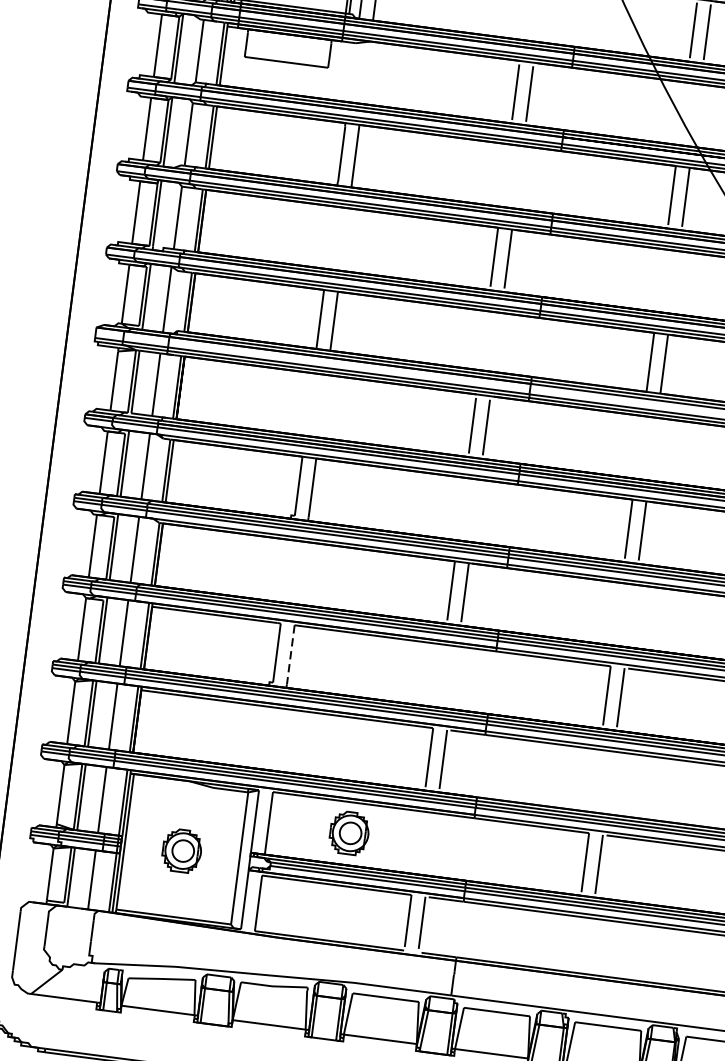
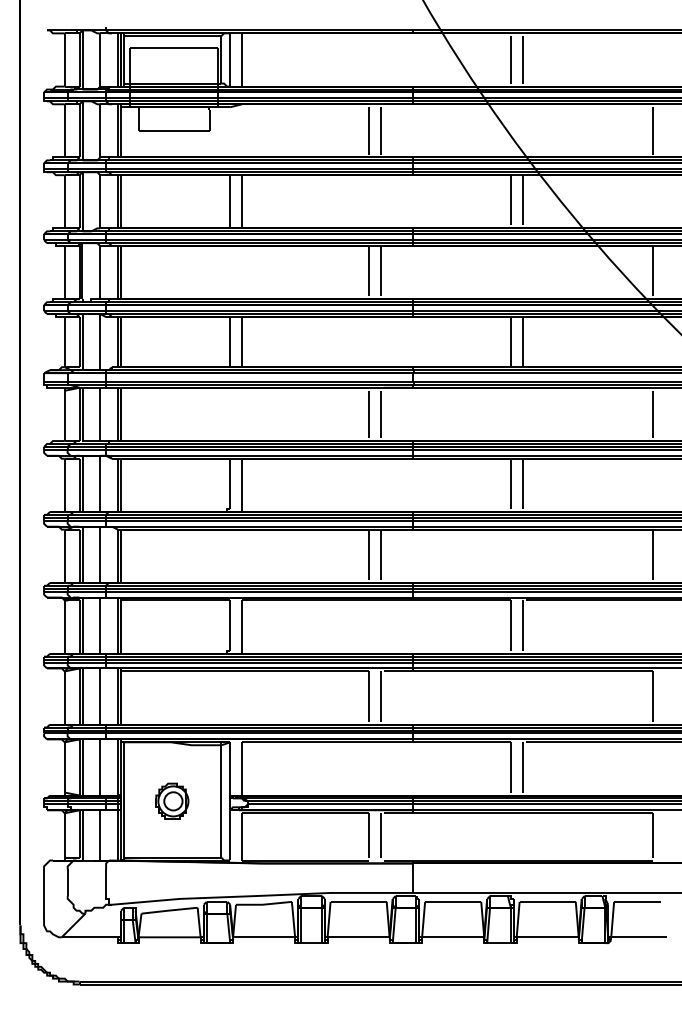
line: (291, 655) -> (242, 626), dashed -> solid
part: (349, 832) -> (310, 767), removed

